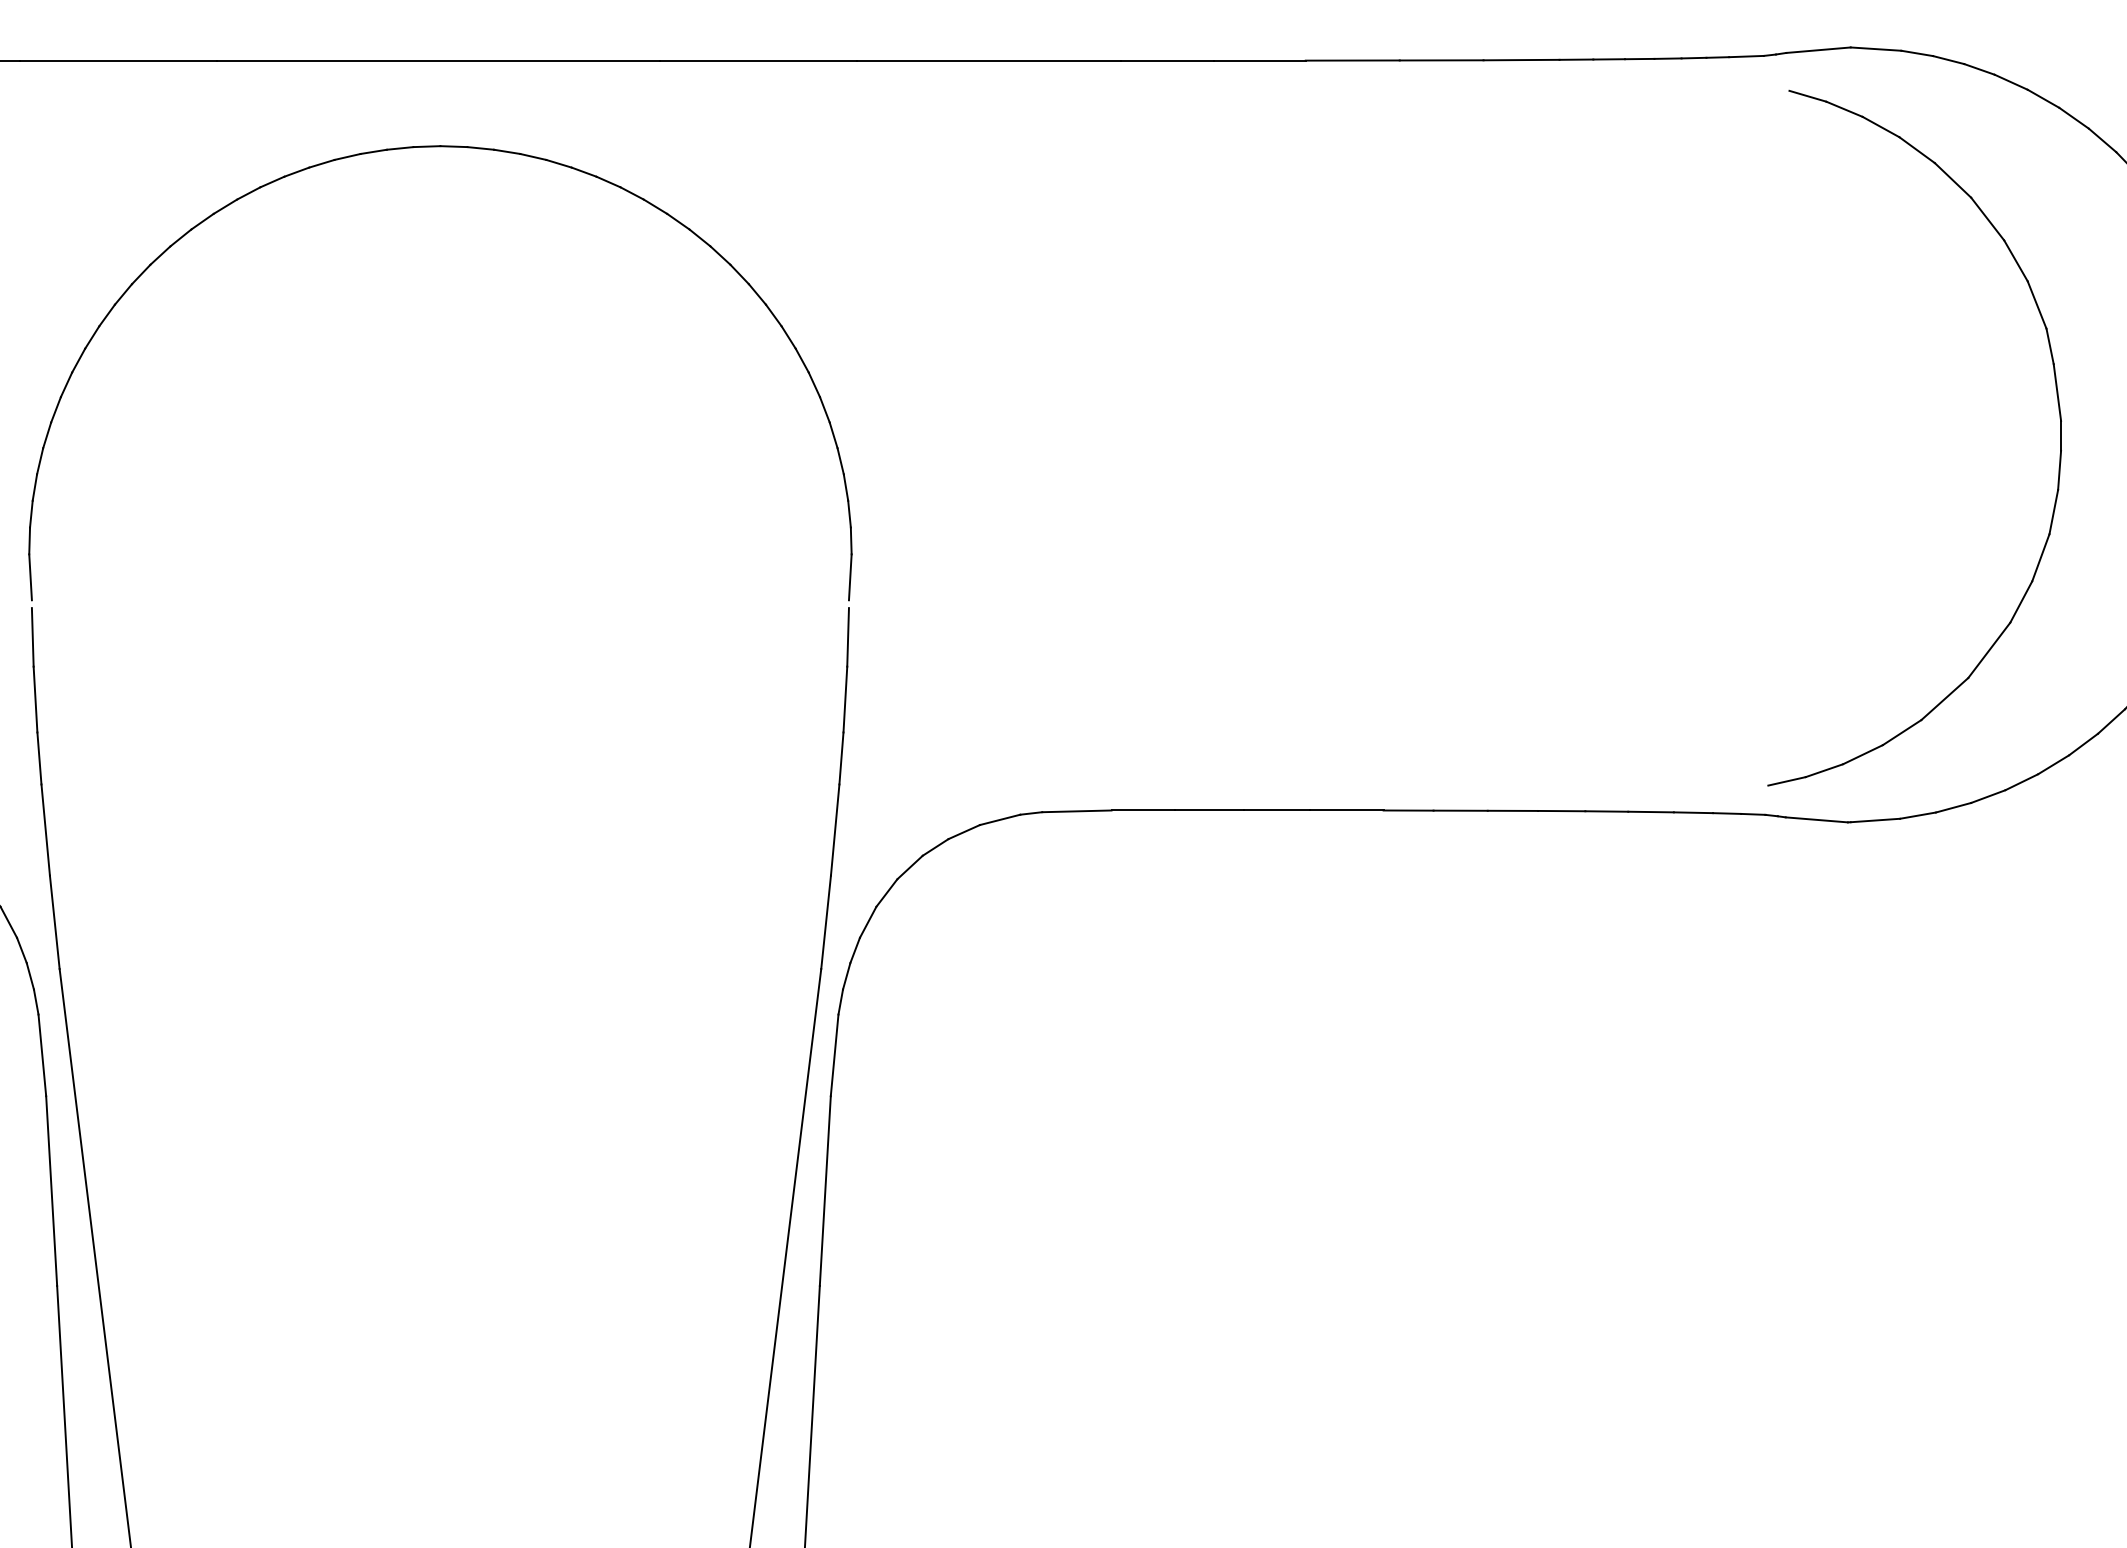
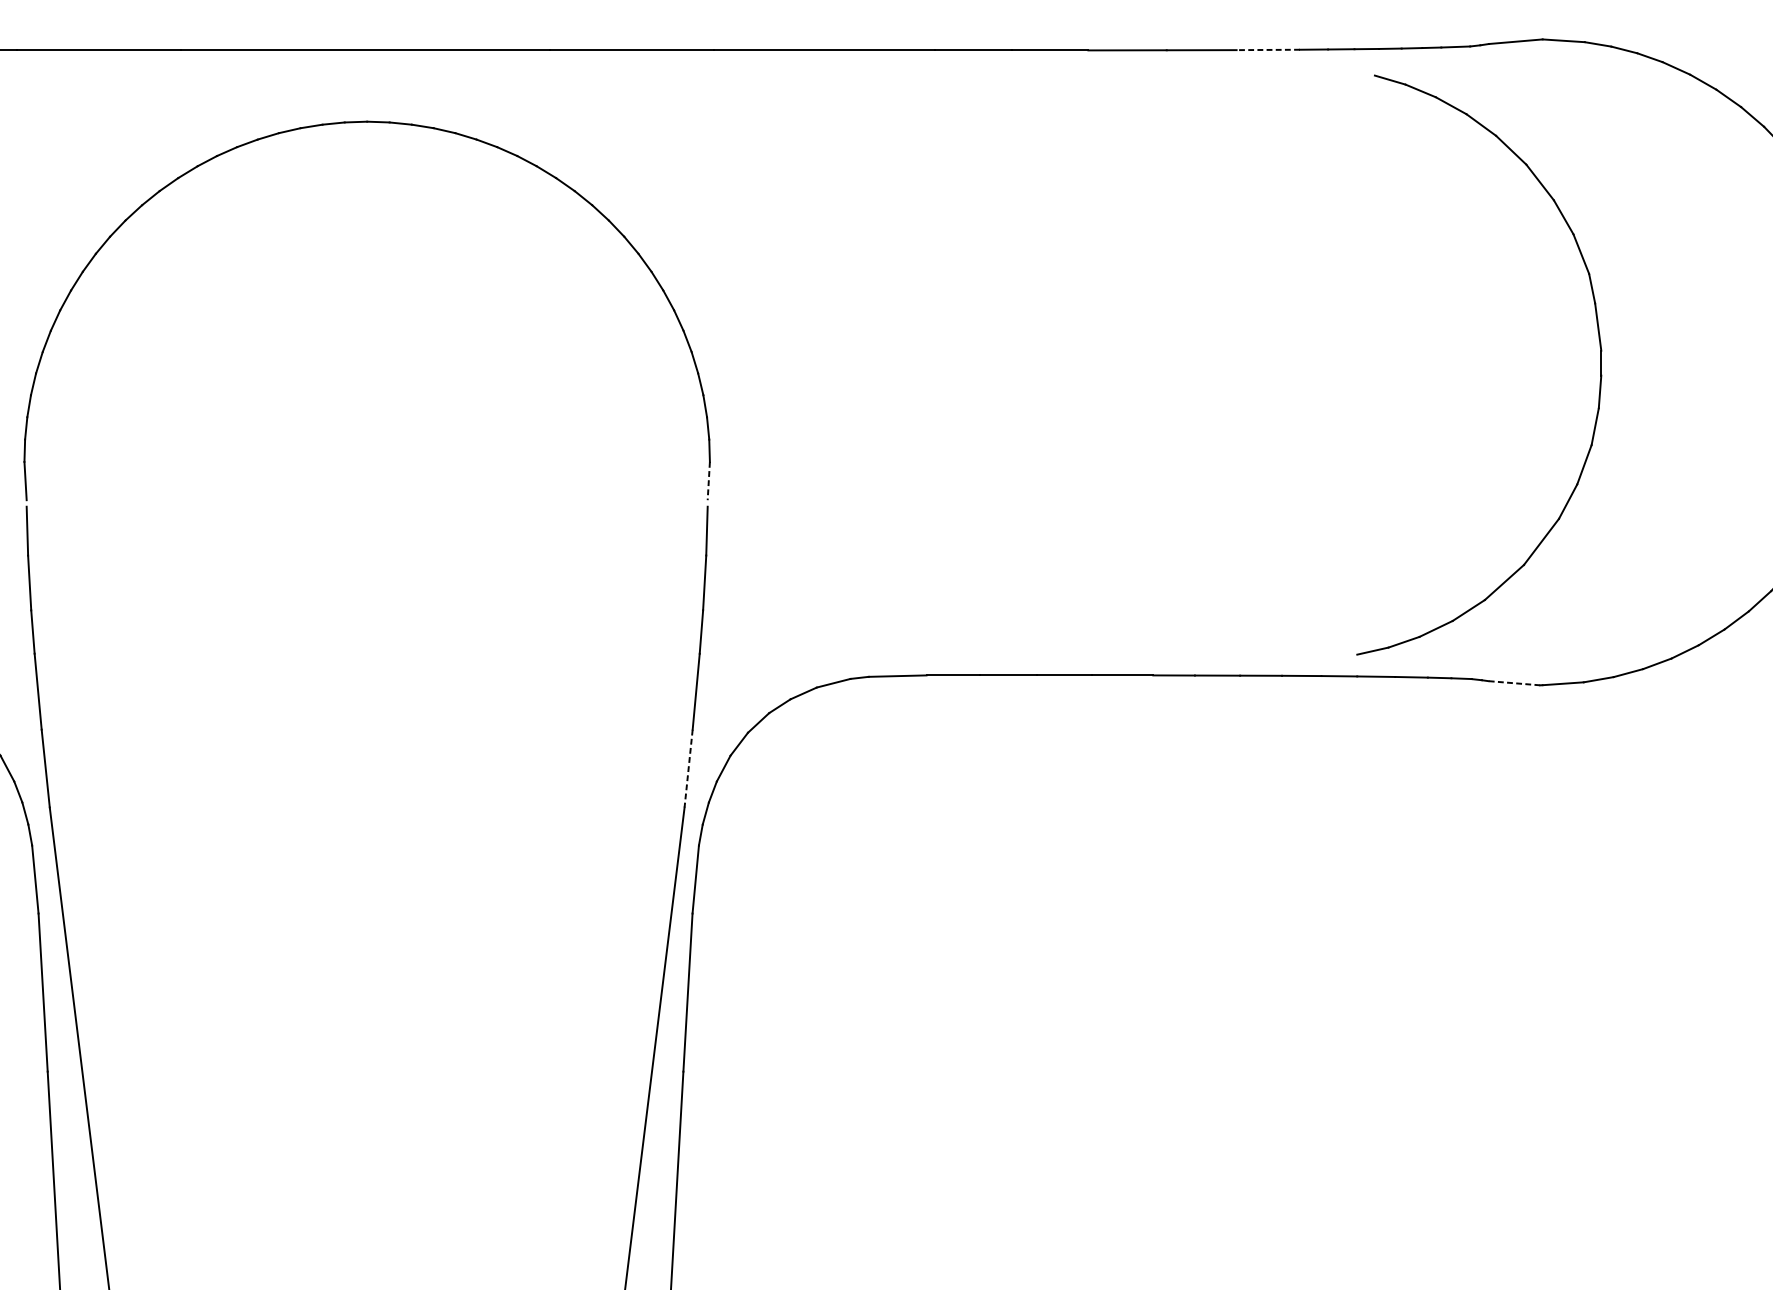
line: (1521, 60) -> (1268, 50), solid -> dashed
part: (2059, 454) -> (1599, 378), moved
line: (850, 577) -> (708, 481), solid -> dashed
line: (1816, 819) -> (1514, 682), solid -> dashed
line: (826, 922) -> (688, 768), solid -> dashed

